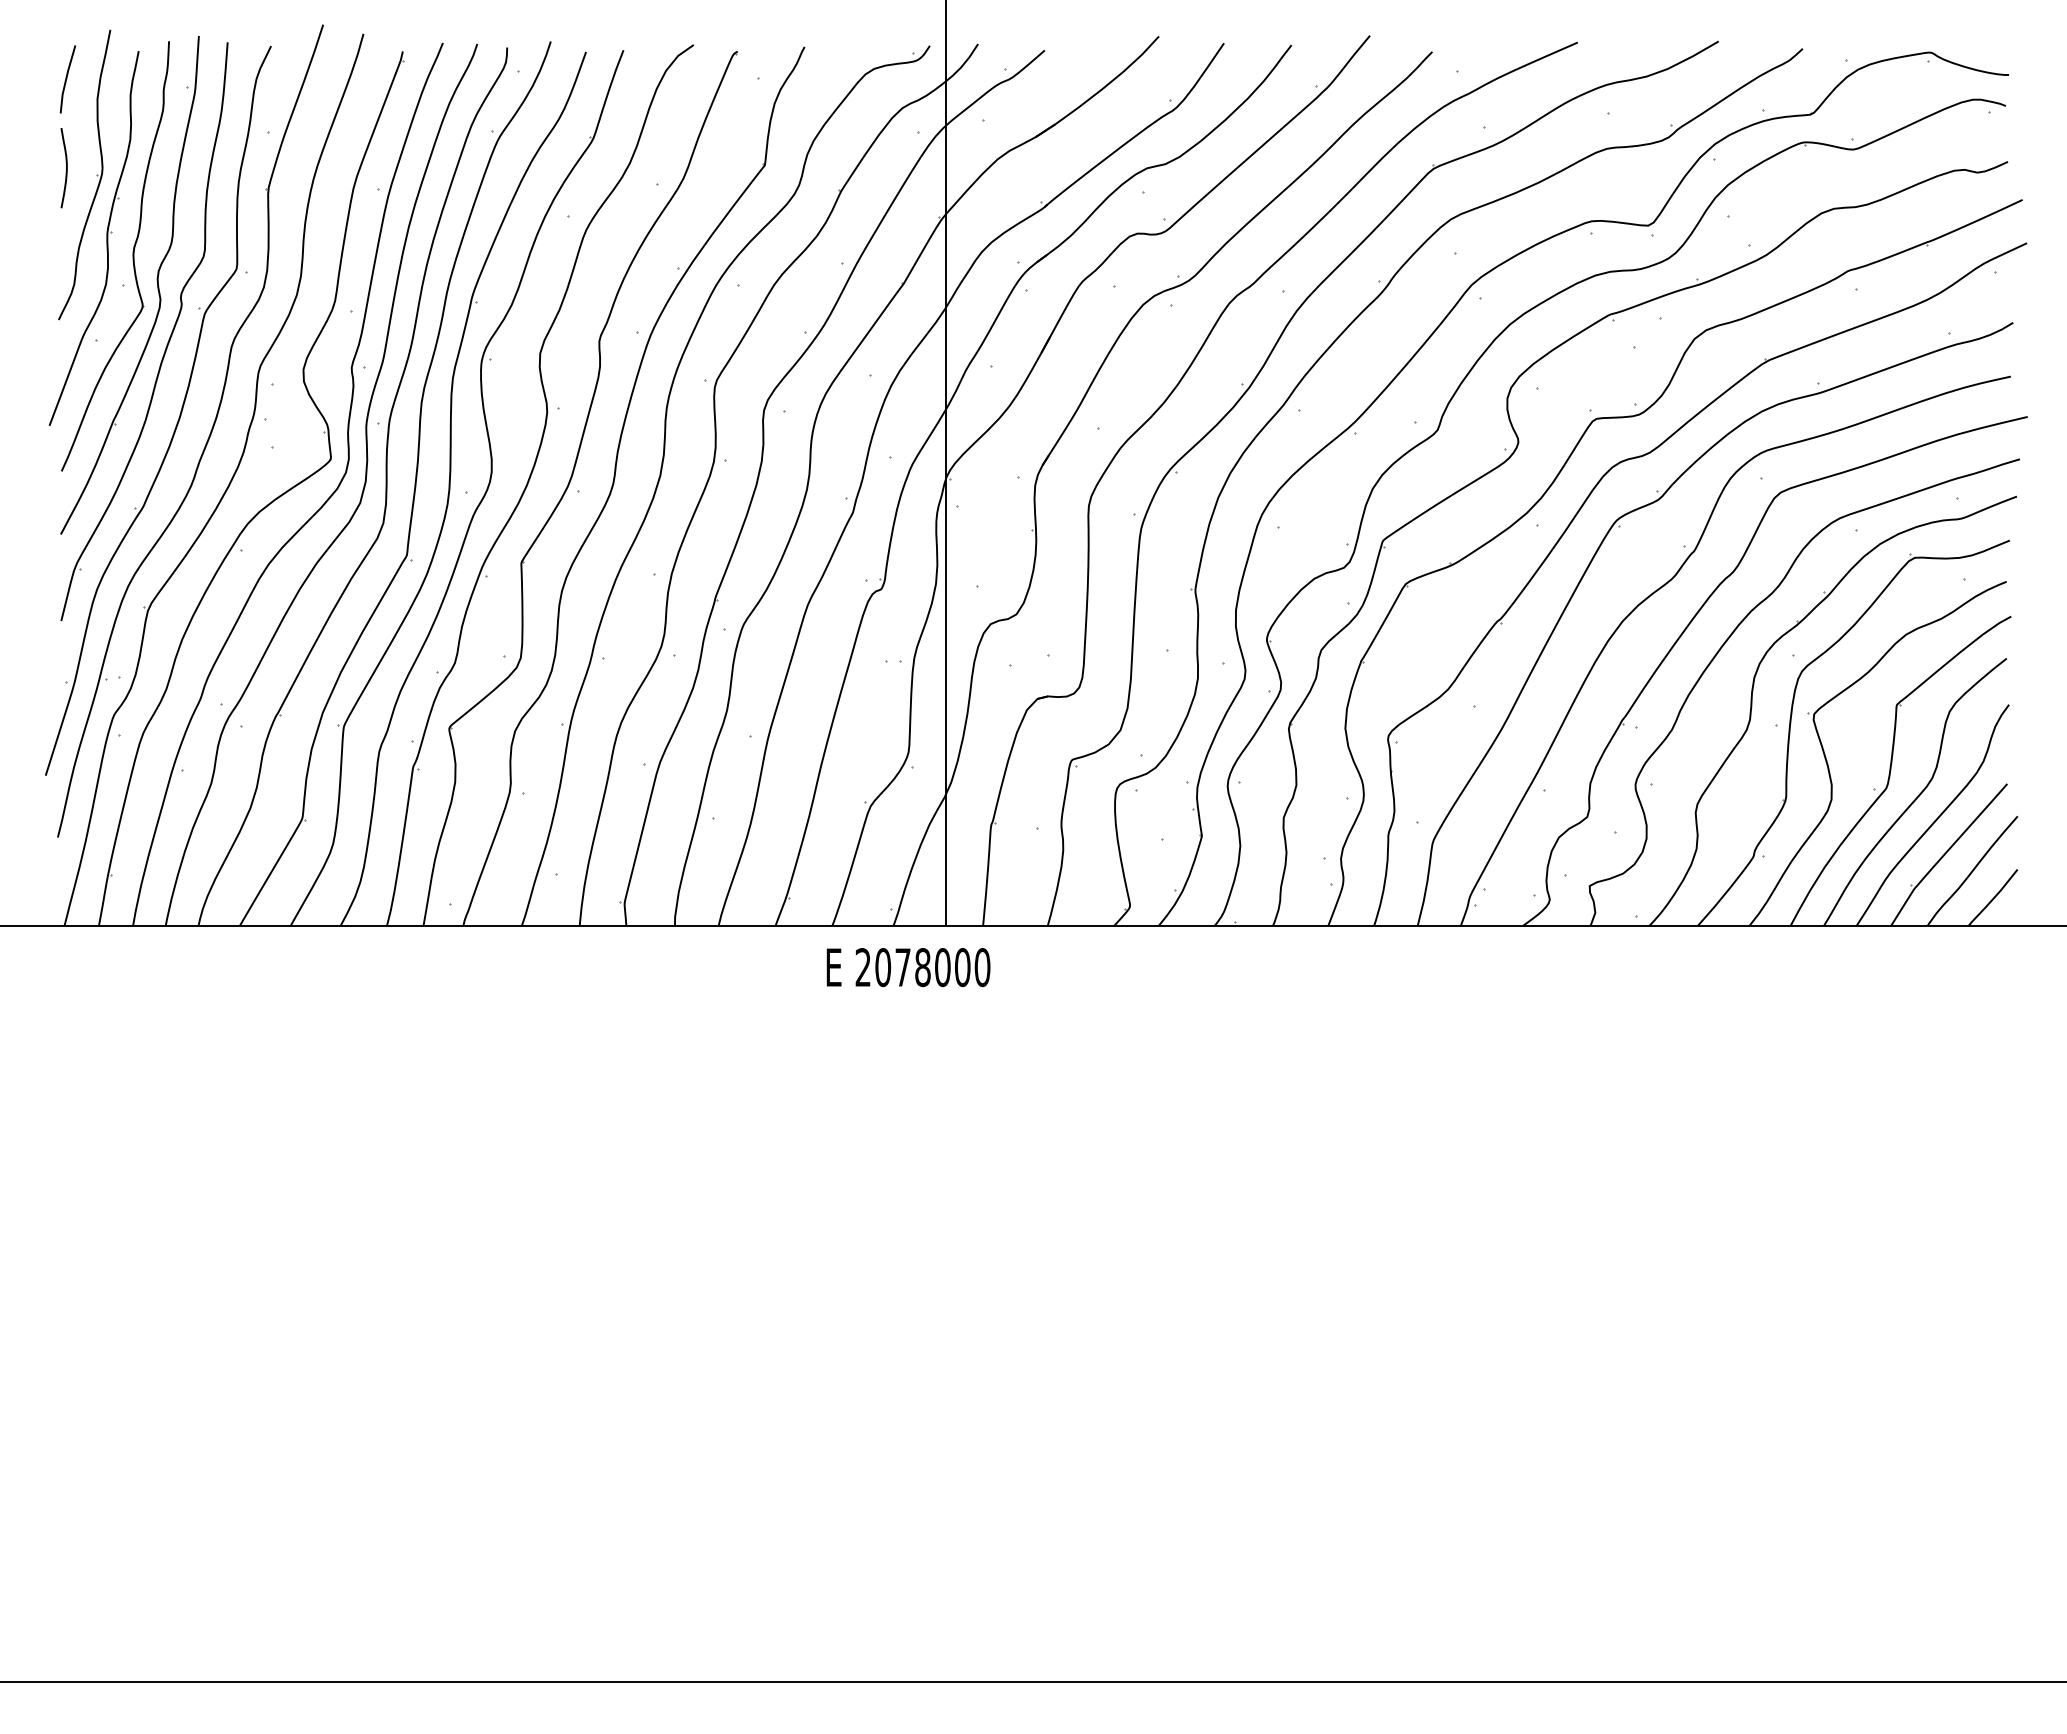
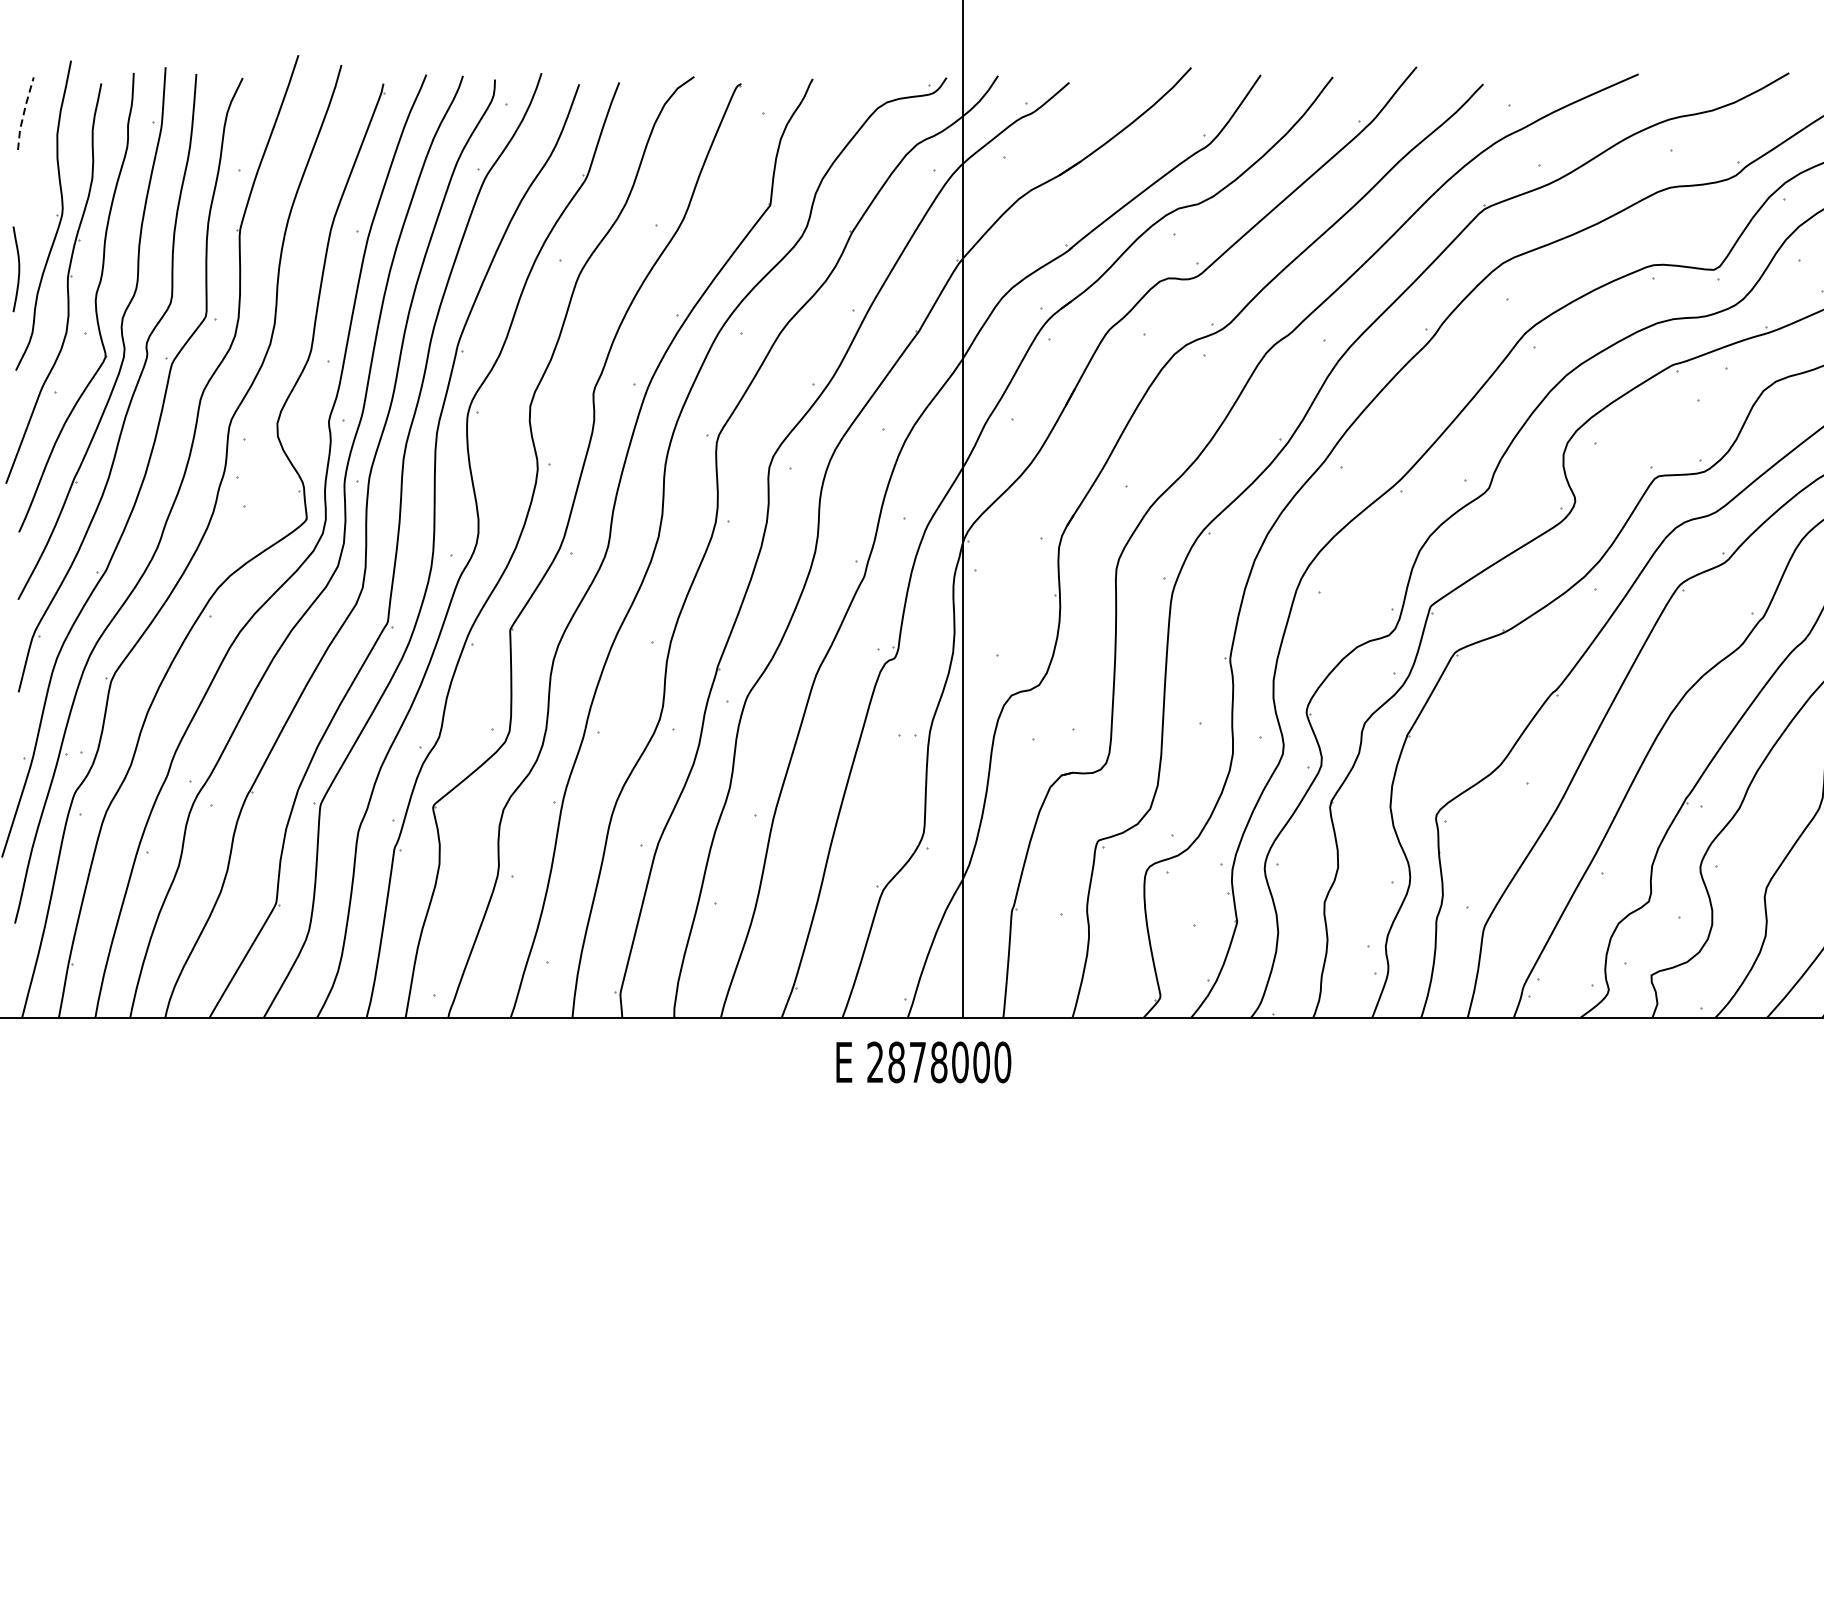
line: (66, 79) -> (24, 113), solid -> dashed
curve: (66, 168) -> (18, 269), moved
text: (883, 967) -> (897, 1062), 2078000 -> 2878000

